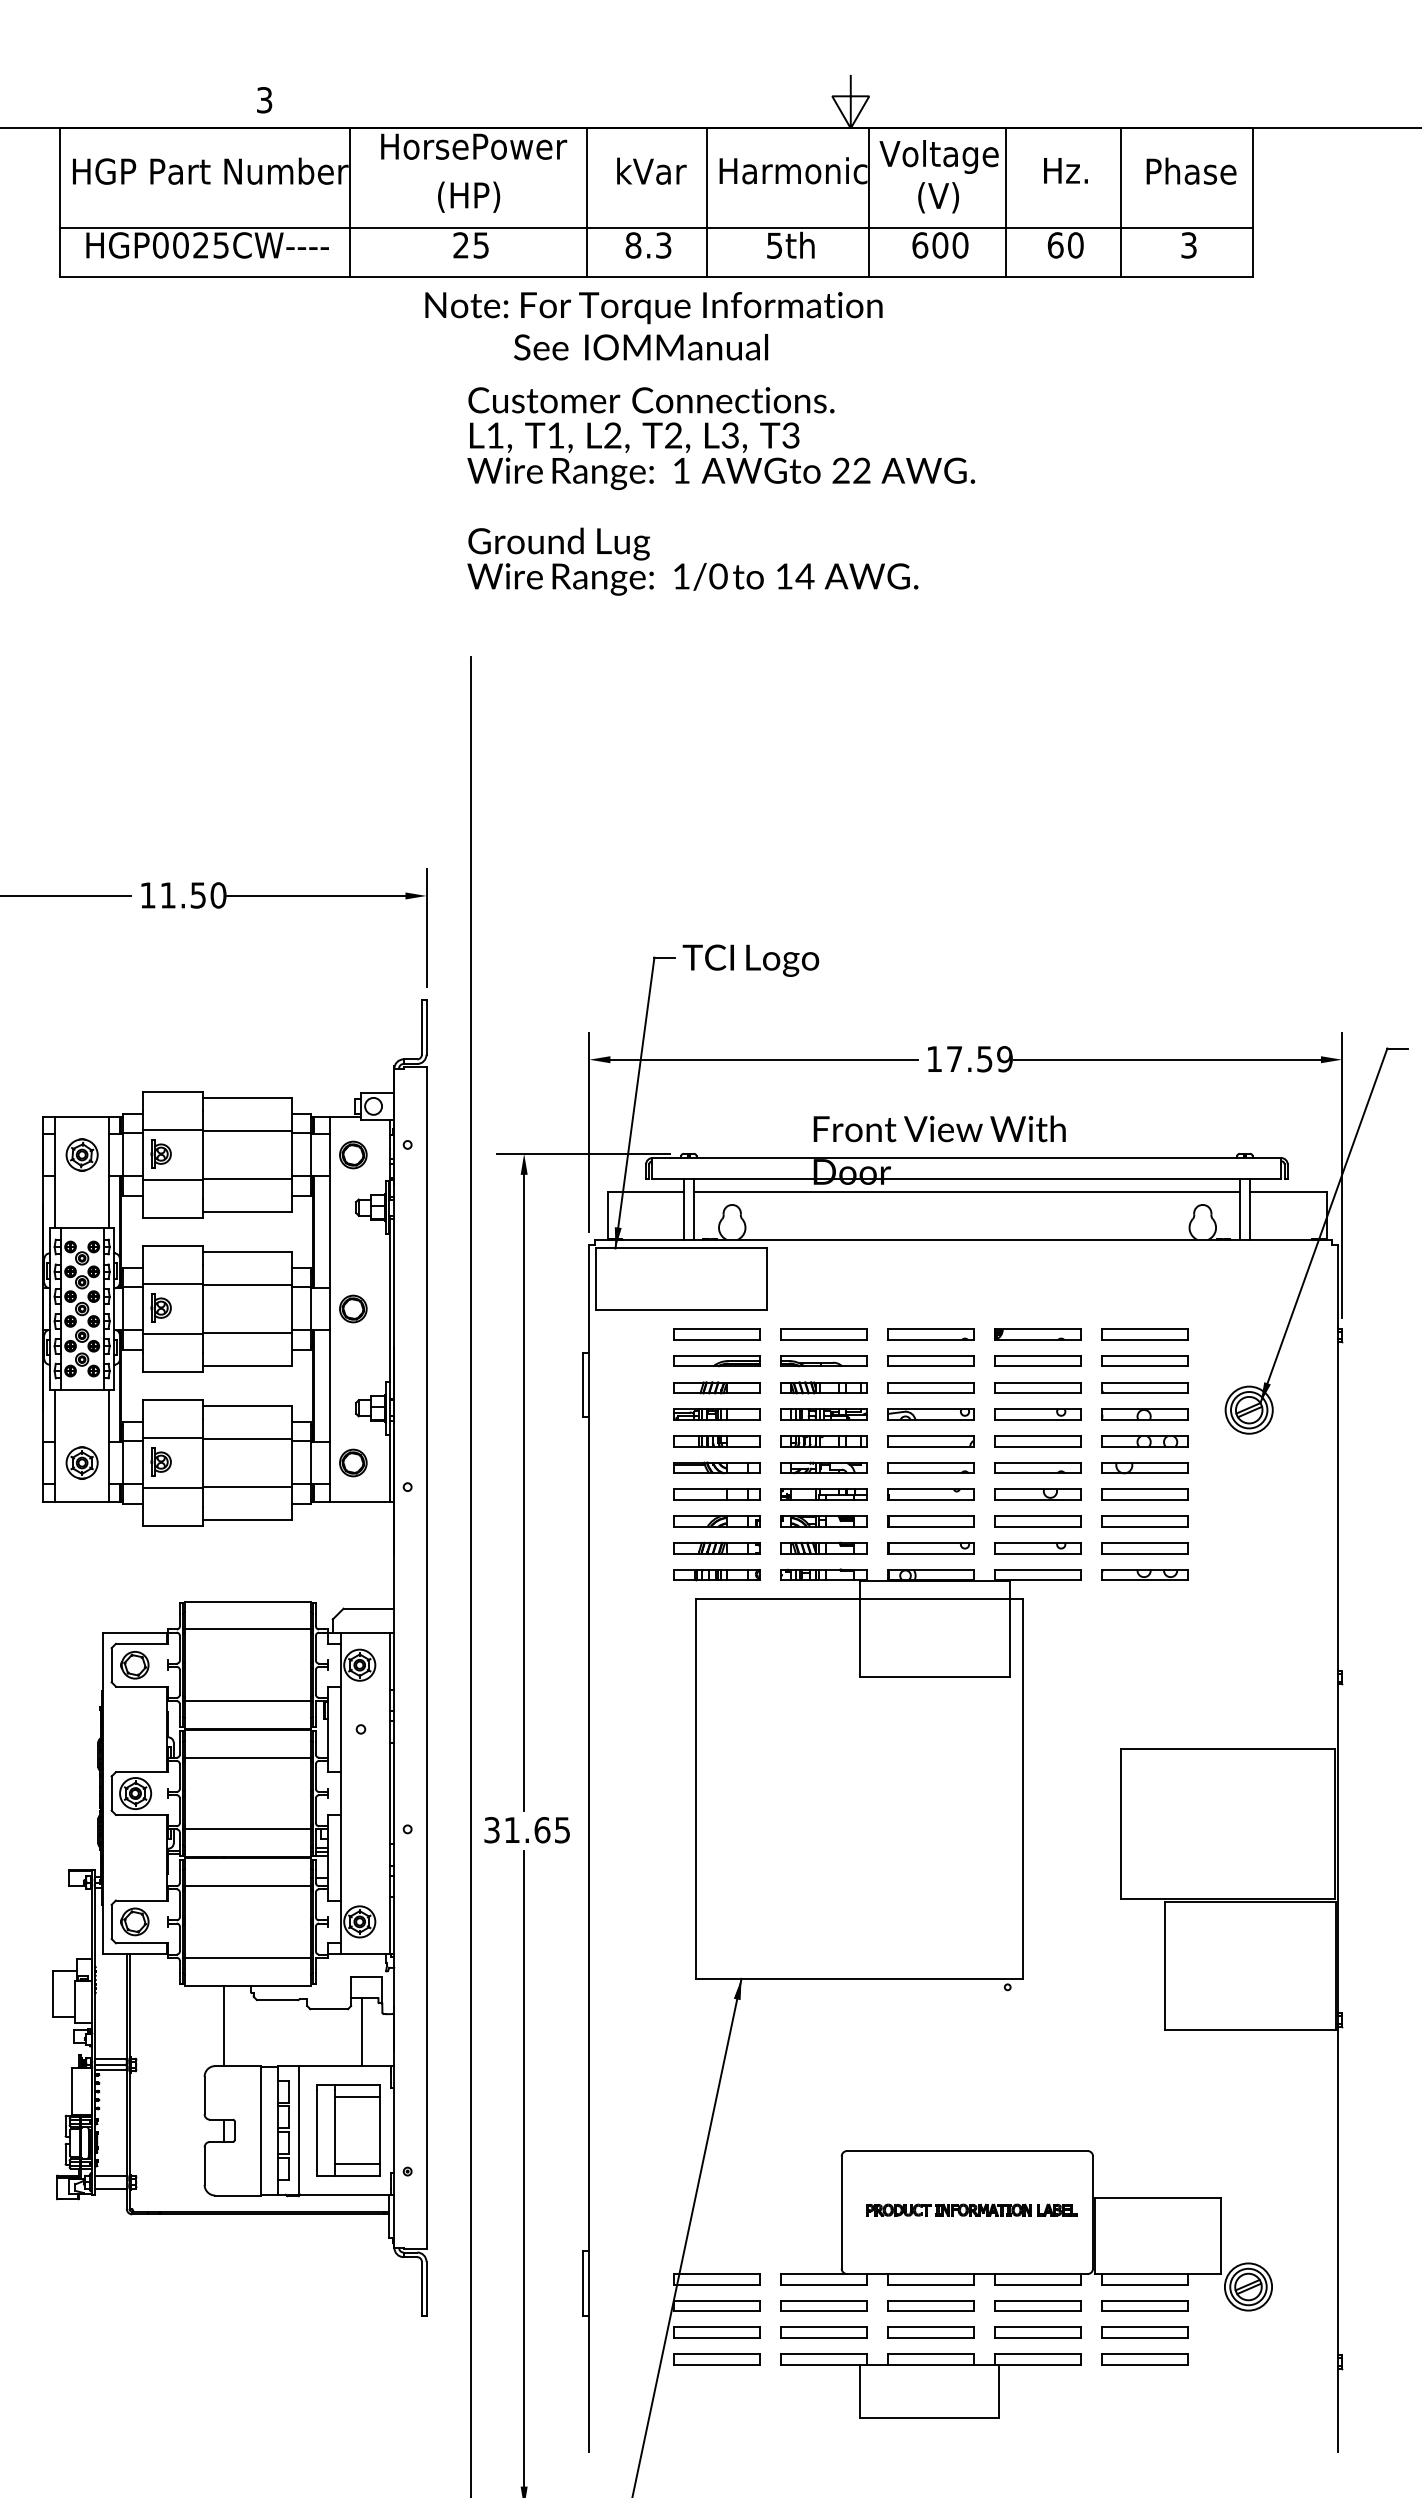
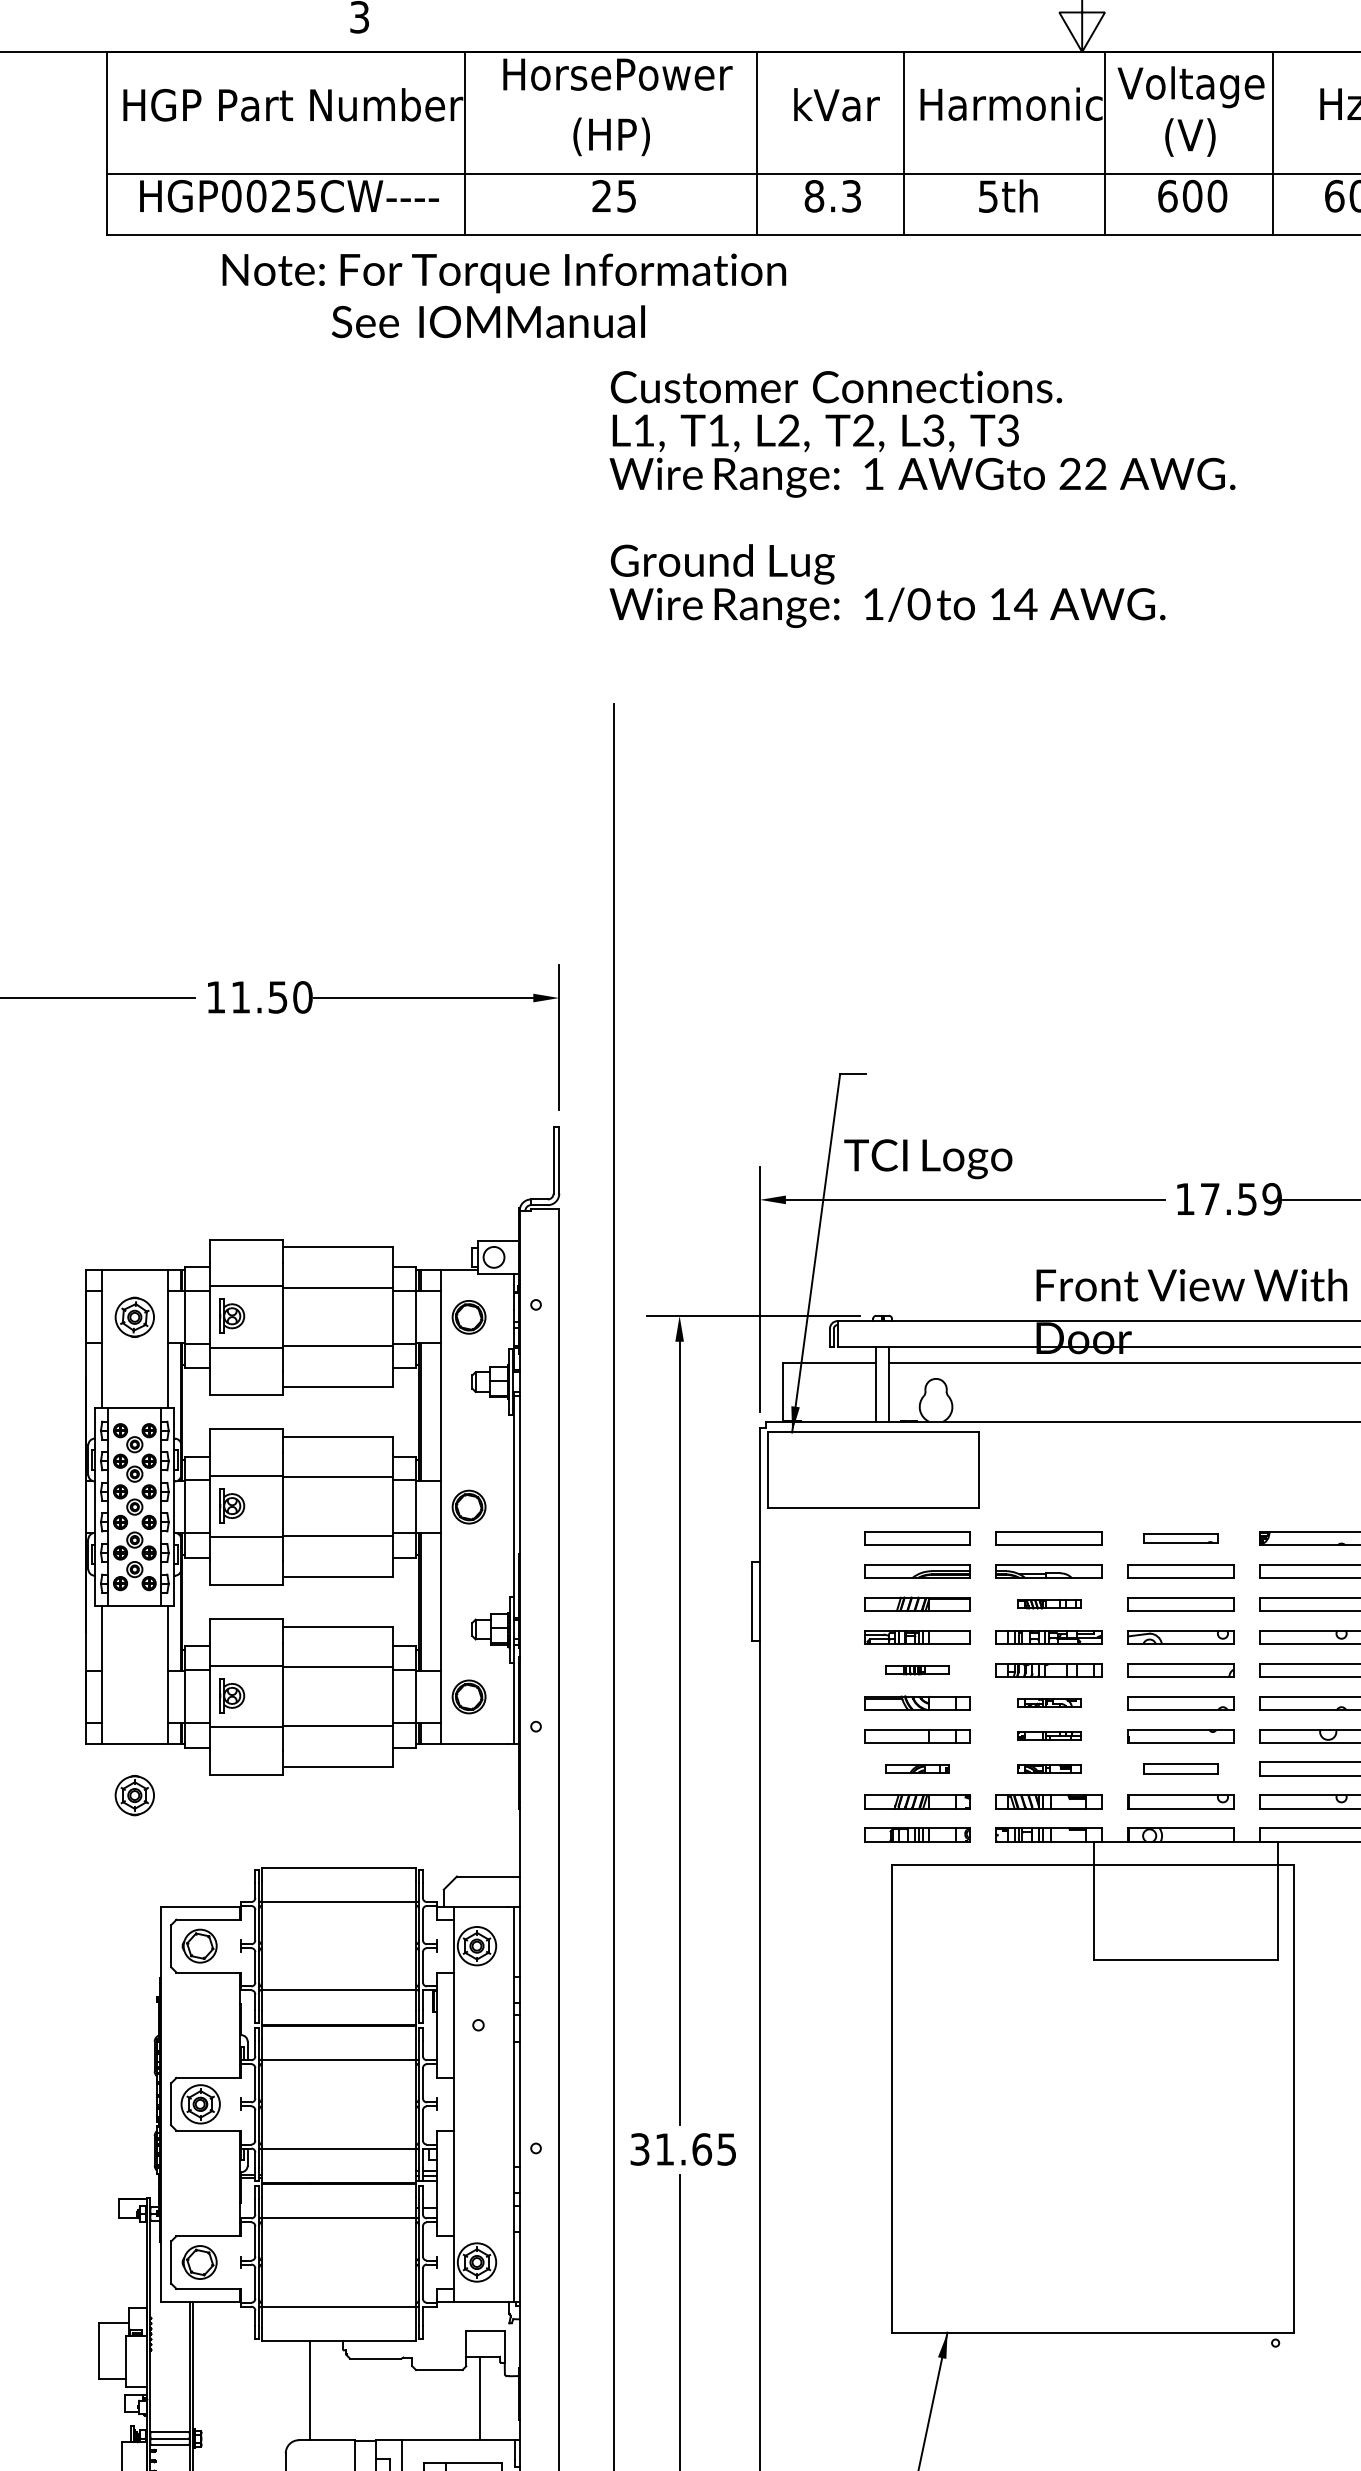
text: (653, 326) -> (503, 296), moved
text: (750, 960) -> (927, 1158), moved
part: (930, 1334) -> (1180, 1538), size x0.7
part: (823, 1387) -> (1048, 1603), size x0.6
part: (716, 1441) -> (916, 1670), size x0.6
part: (81, 1462) -> (134, 1794), moved
part: (823, 1467) -> (1048, 1702), size x0.6
part: (823, 1494) -> (1048, 1735), size x0.6
part: (716, 1521) -> (916, 1769), size x0.6
part: (823, 1521) -> (1048, 1769), size x0.6
part: (930, 1521) -> (1180, 1769), size x0.7

